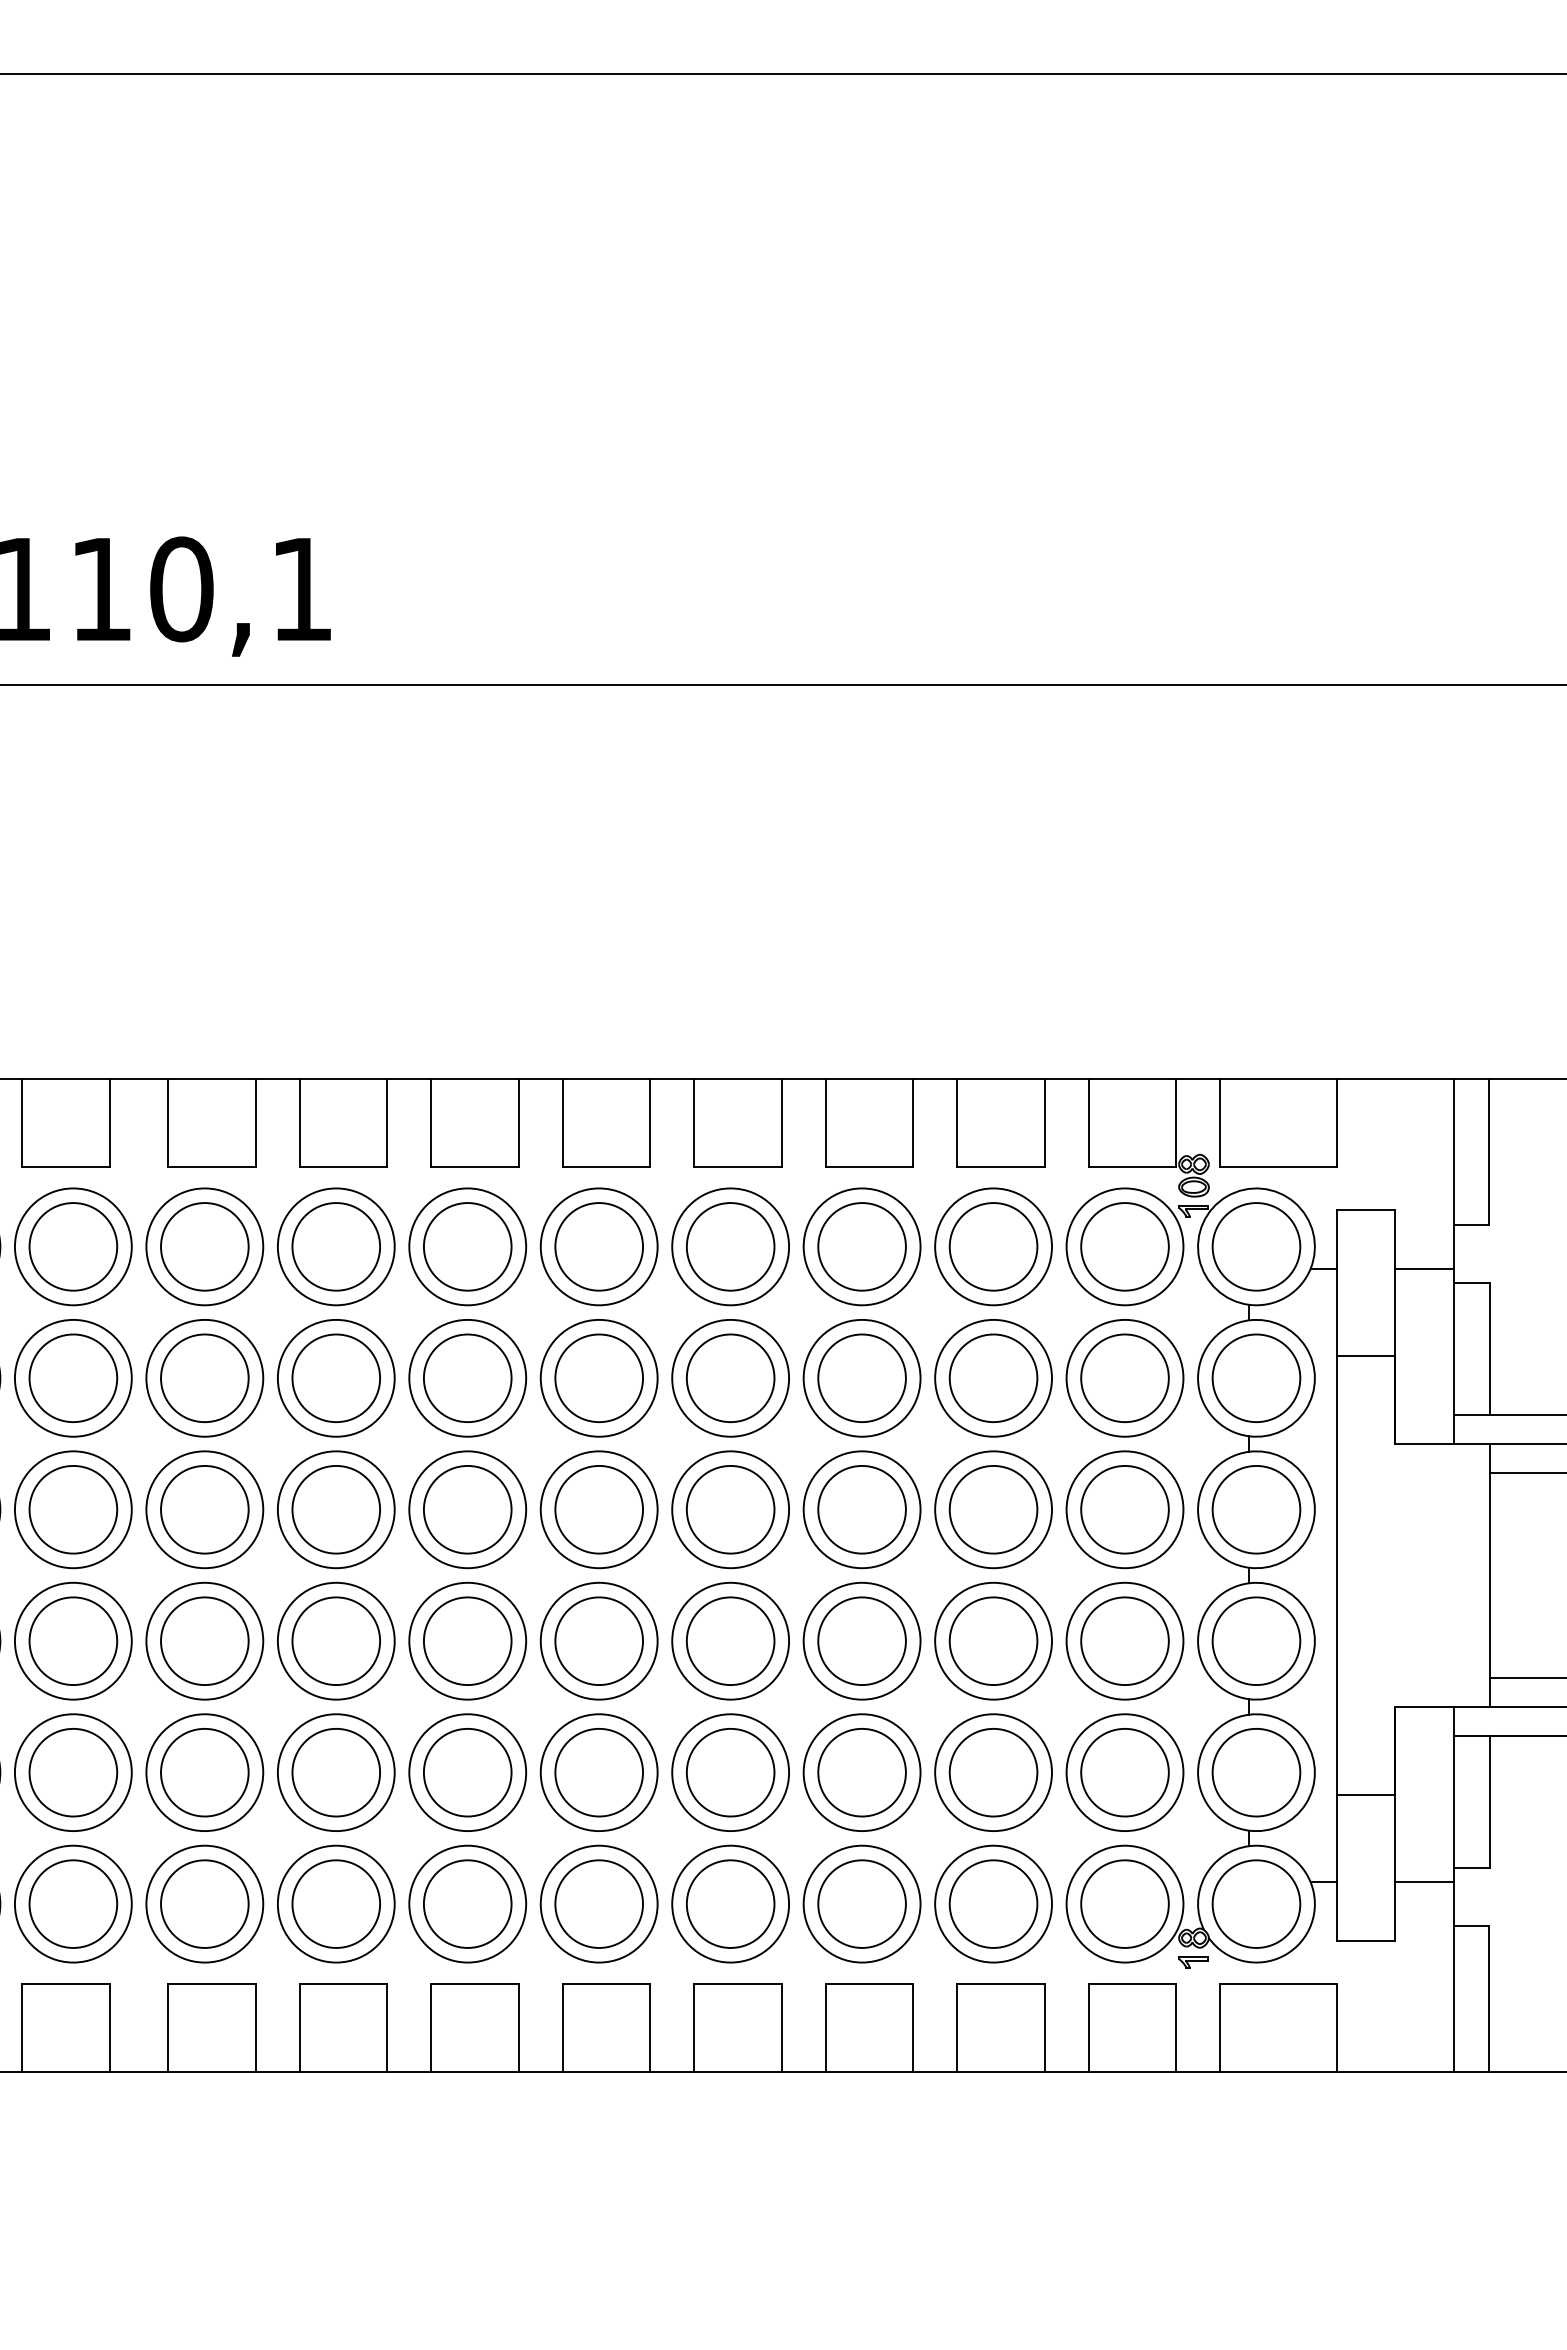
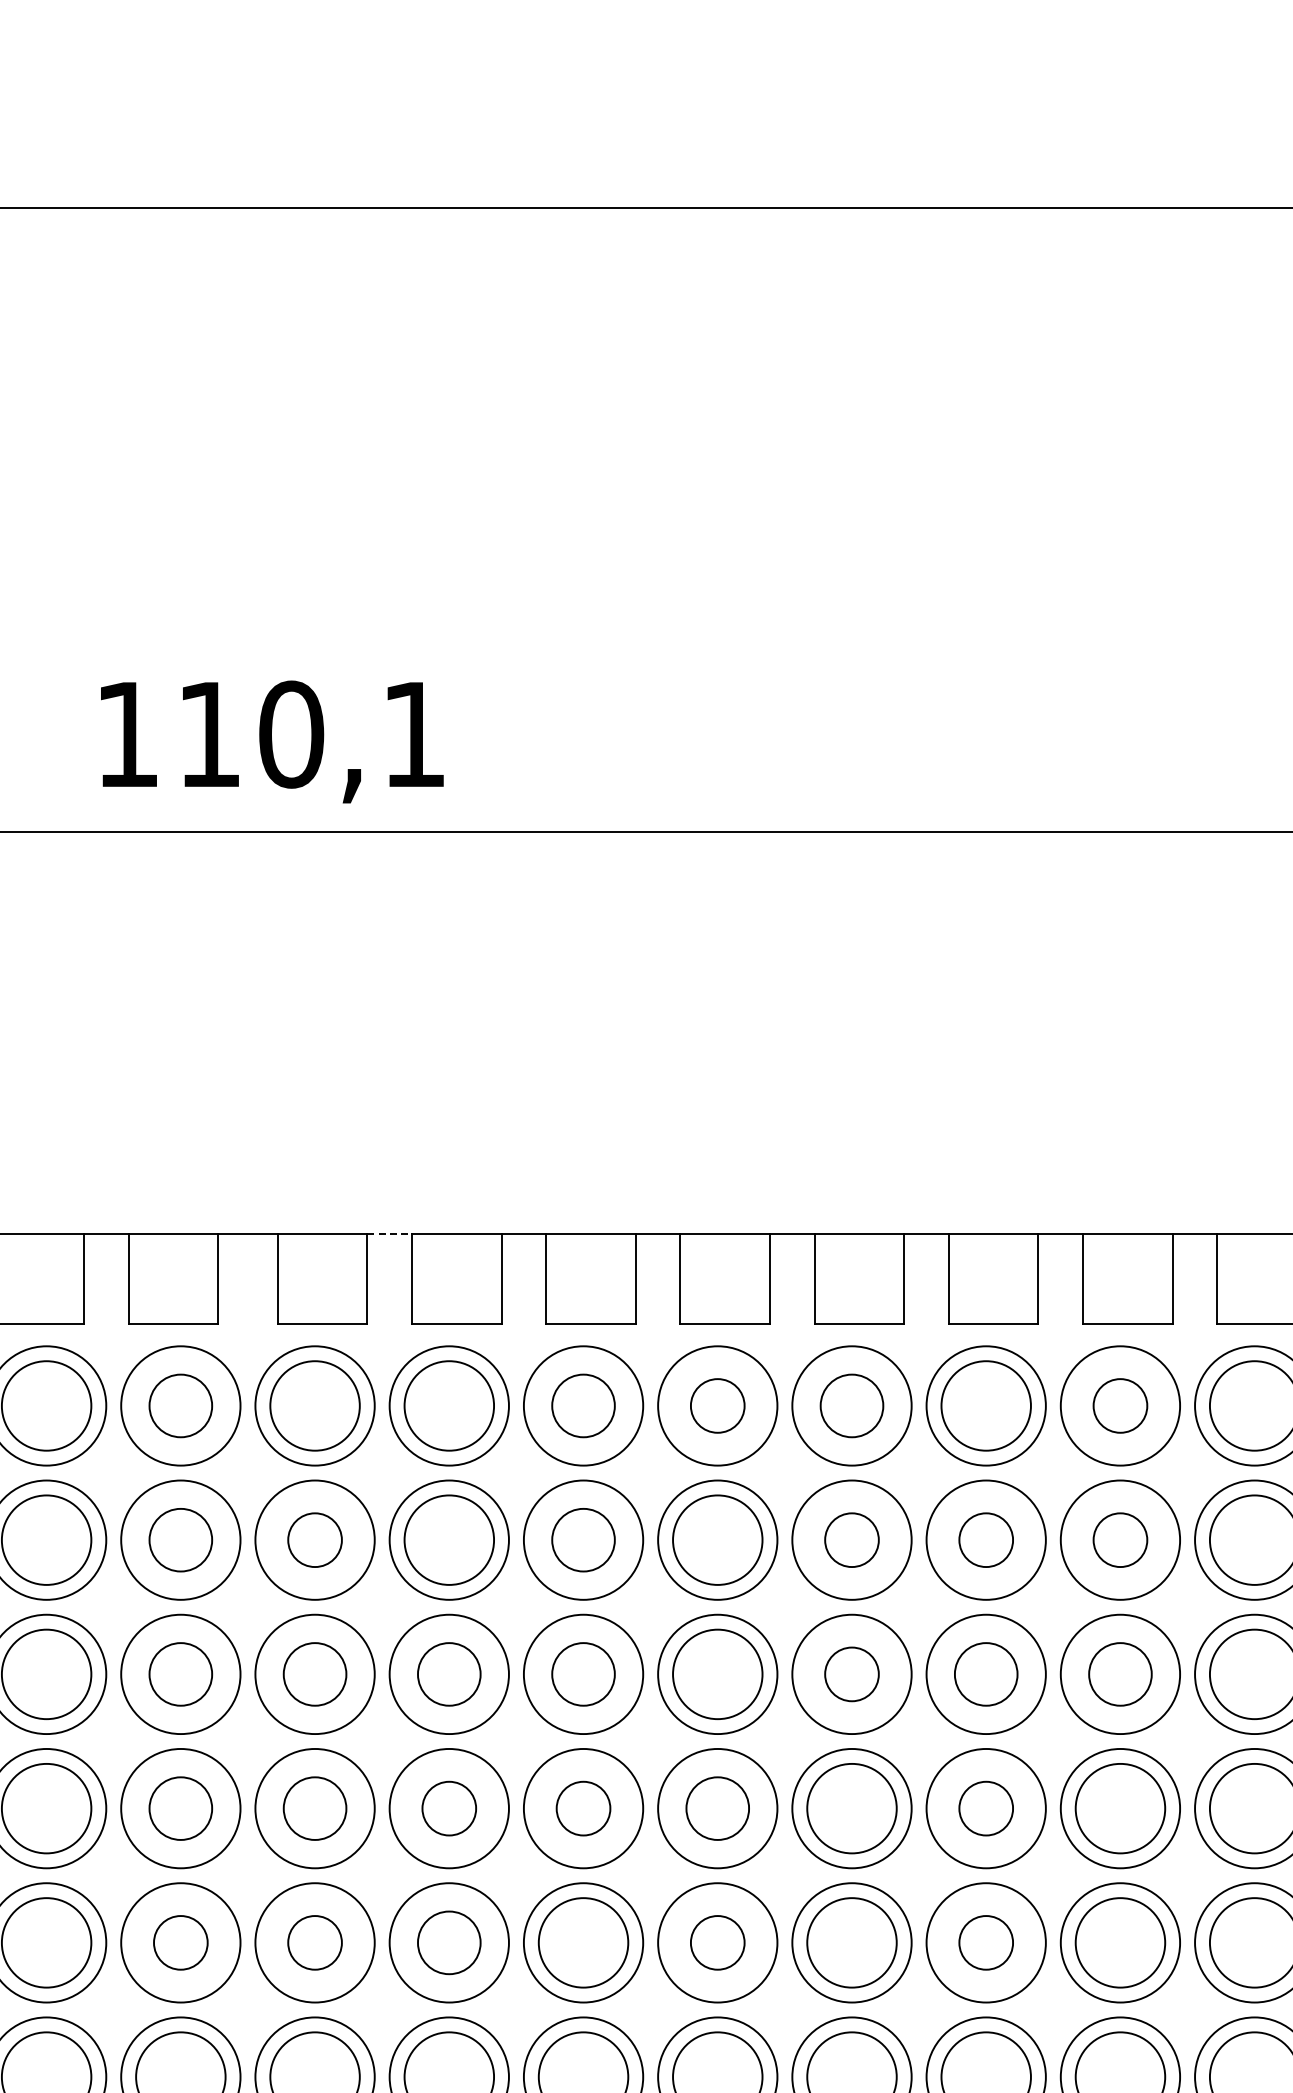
line: (277, 1078) -> (389, 1234), solid -> dashed
circle: (73, 1246) -> (180, 1405), size x0.7
circle: (467, 1246) -> (583, 1405), size x0.7
circle: (599, 1246) -> (718, 1405), size x0.6
circle: (730, 1246) -> (851, 1405), size x0.7
circle: (993, 1246) -> (1120, 1405), size x0.6
circle: (73, 1378) -> (180, 1540), size x0.7
circle: (204, 1378) -> (314, 1540), size x0.6
circle: (467, 1378) -> (583, 1540), size x0.7
circle: (730, 1378) -> (851, 1540), size x0.6
circle: (861, 1378) -> (985, 1540), size x0.6
circle: (993, 1378) -> (1120, 1540), size x0.6
circle: (73, 1509) -> (180, 1674), size x0.7
circle: (204, 1509) -> (314, 1674), size x0.7
circle: (336, 1509) -> (449, 1674), size x0.7
circle: (467, 1509) -> (583, 1674), size x0.7
circle: (730, 1509) -> (851, 1674), size x0.6
circle: (861, 1509) -> (985, 1674), size x0.7
circle: (993, 1509) -> (1120, 1674), size x0.7
circle: (73, 1641) -> (180, 1808), size x0.7
circle: (204, 1641) -> (314, 1808), size x0.7
circle: (336, 1641) -> (449, 1808), size x0.6
circle: (467, 1641) -> (583, 1808), size x0.6
circle: (599, 1641) -> (718, 1808), size x0.7
circle: (861, 1641) -> (985, 1808), size x0.6
circle: (73, 1772) -> (180, 1942), size x0.6
circle: (204, 1772) -> (314, 1942), size x0.6
circle: (336, 1772) -> (449, 1942), size x0.7
circle: (599, 1772) -> (718, 1942), size x0.6
circle: (861, 1772) -> (985, 1942), size x0.6

